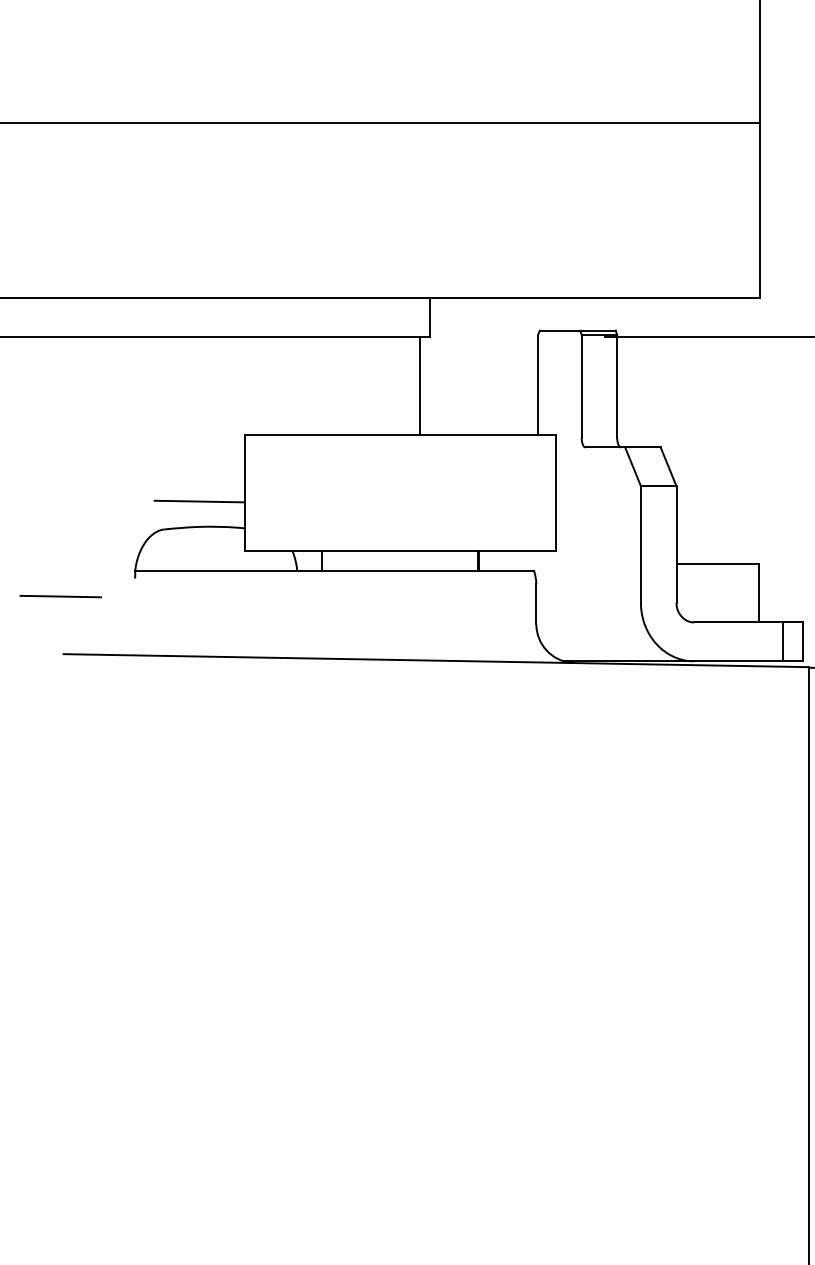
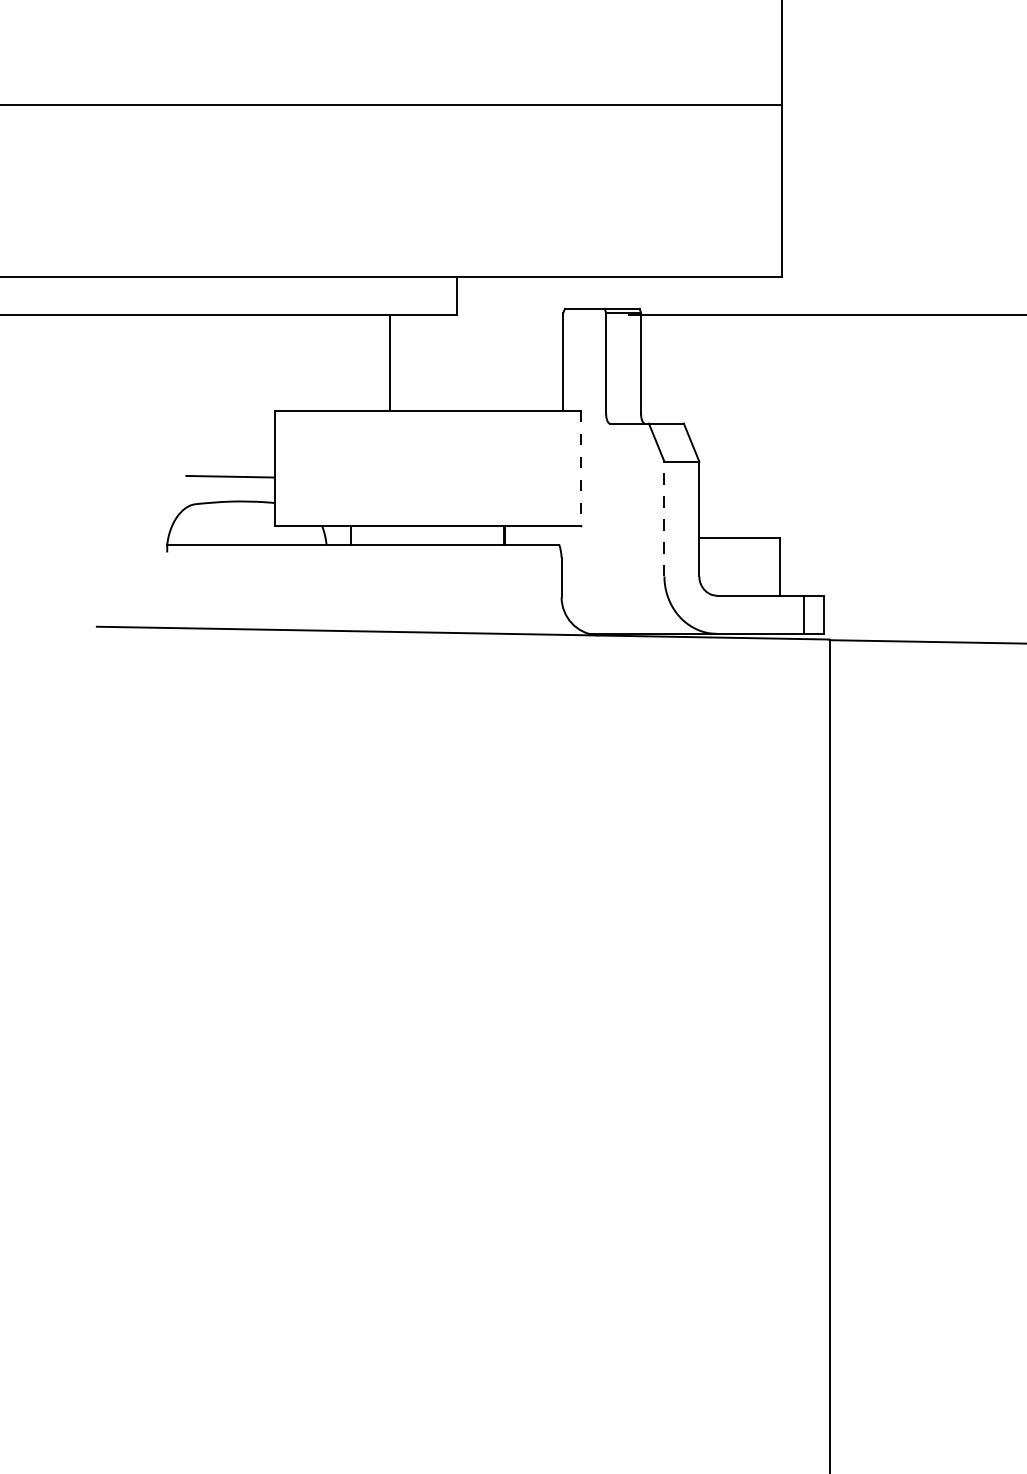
line: (420, 385) -> (390, 362), moved
line: (555, 493) -> (580, 468), solid -> dashed
line: (641, 544) -> (664, 518), solid -> dashed
line: (60, 595) -> (93, 569), removed

